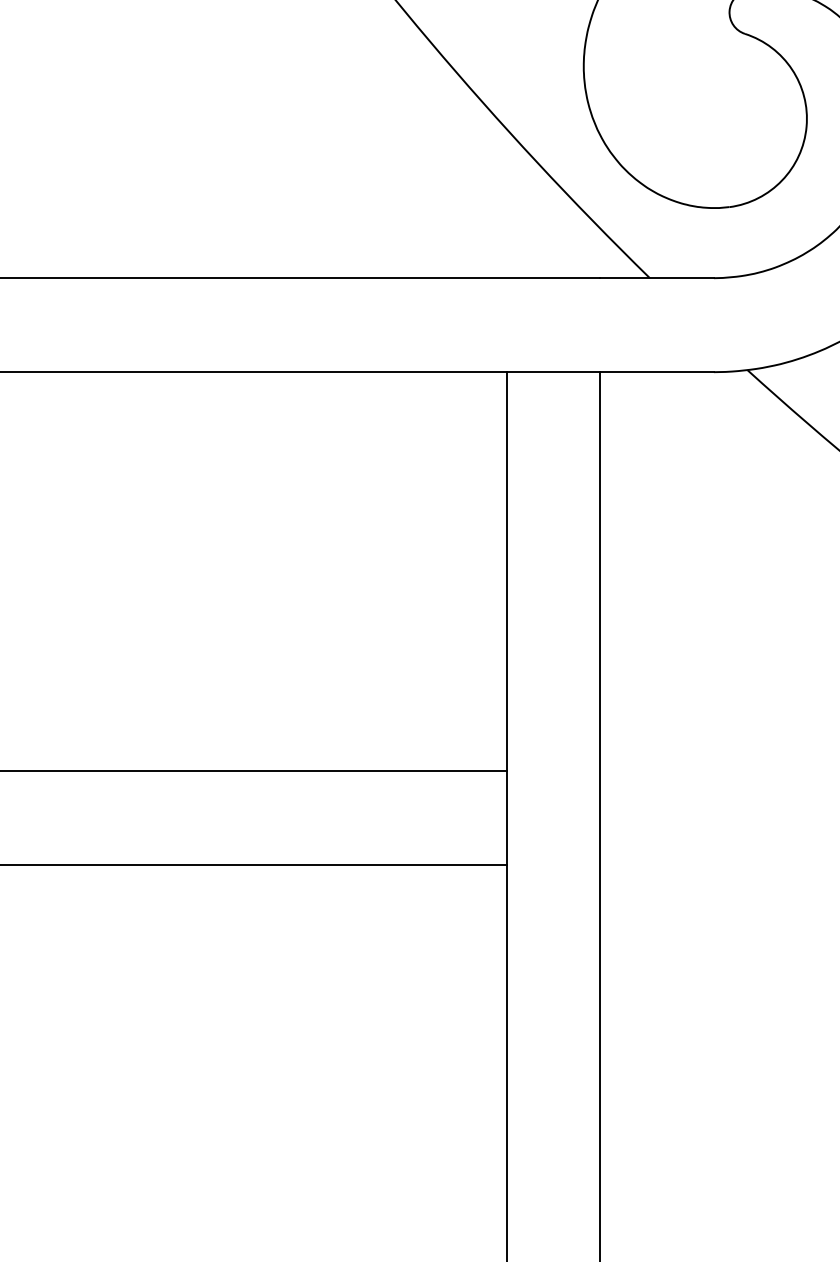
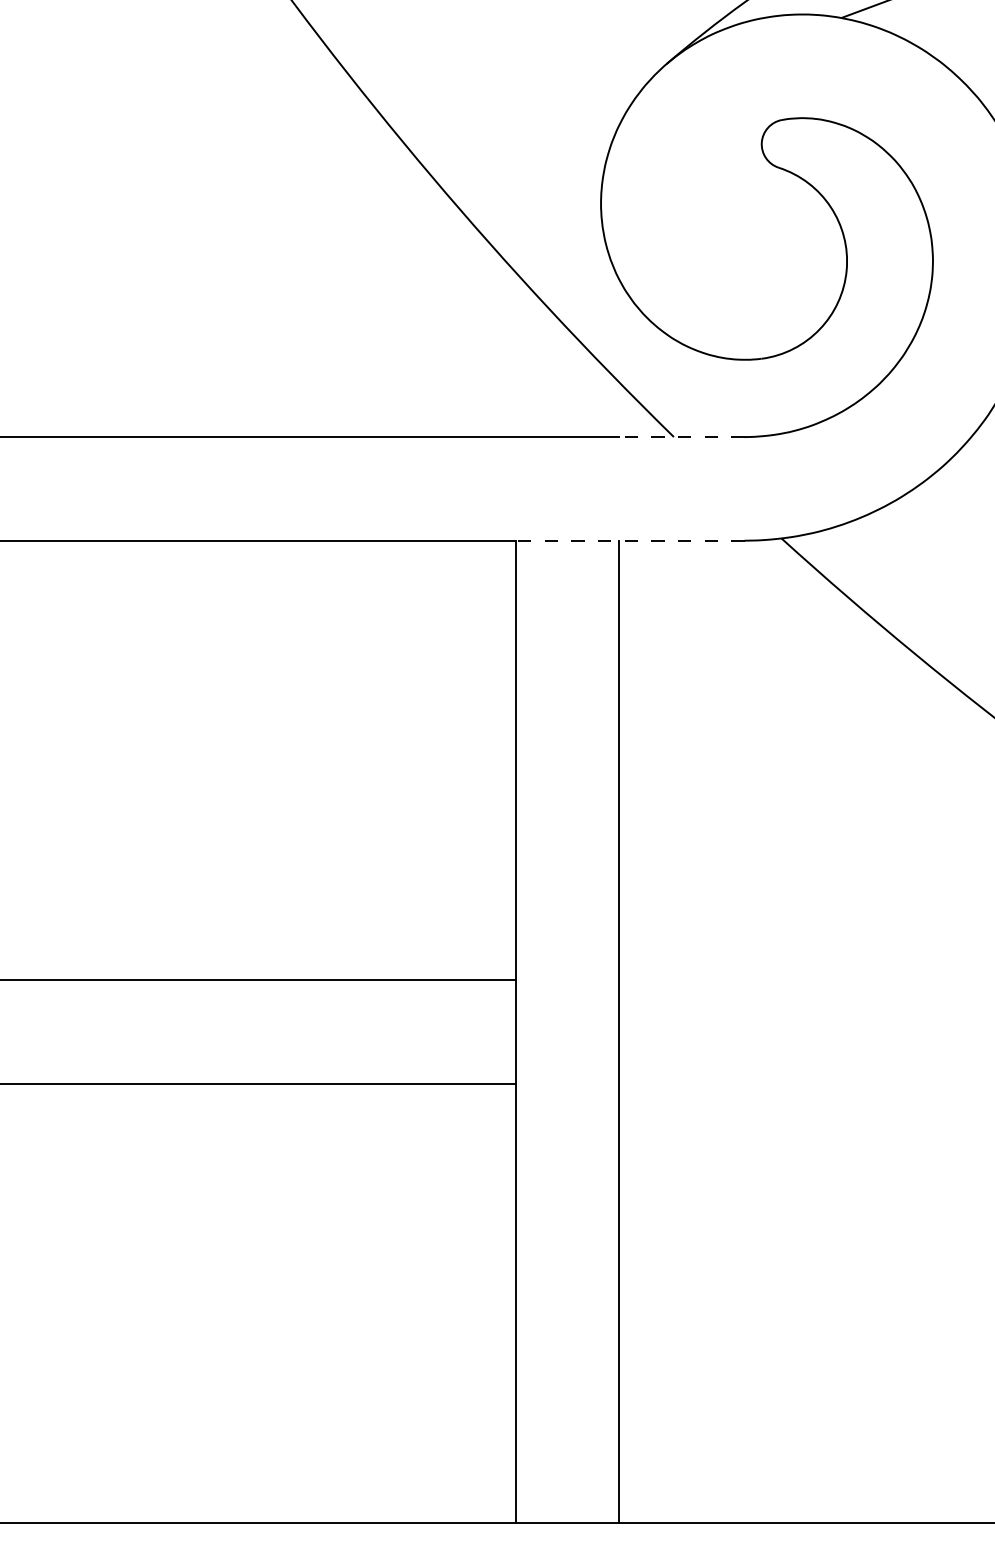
line: (657, 278) -> (682, 437), solid -> dashed
line: (609, 371) -> (629, 540), solid -> dashed

